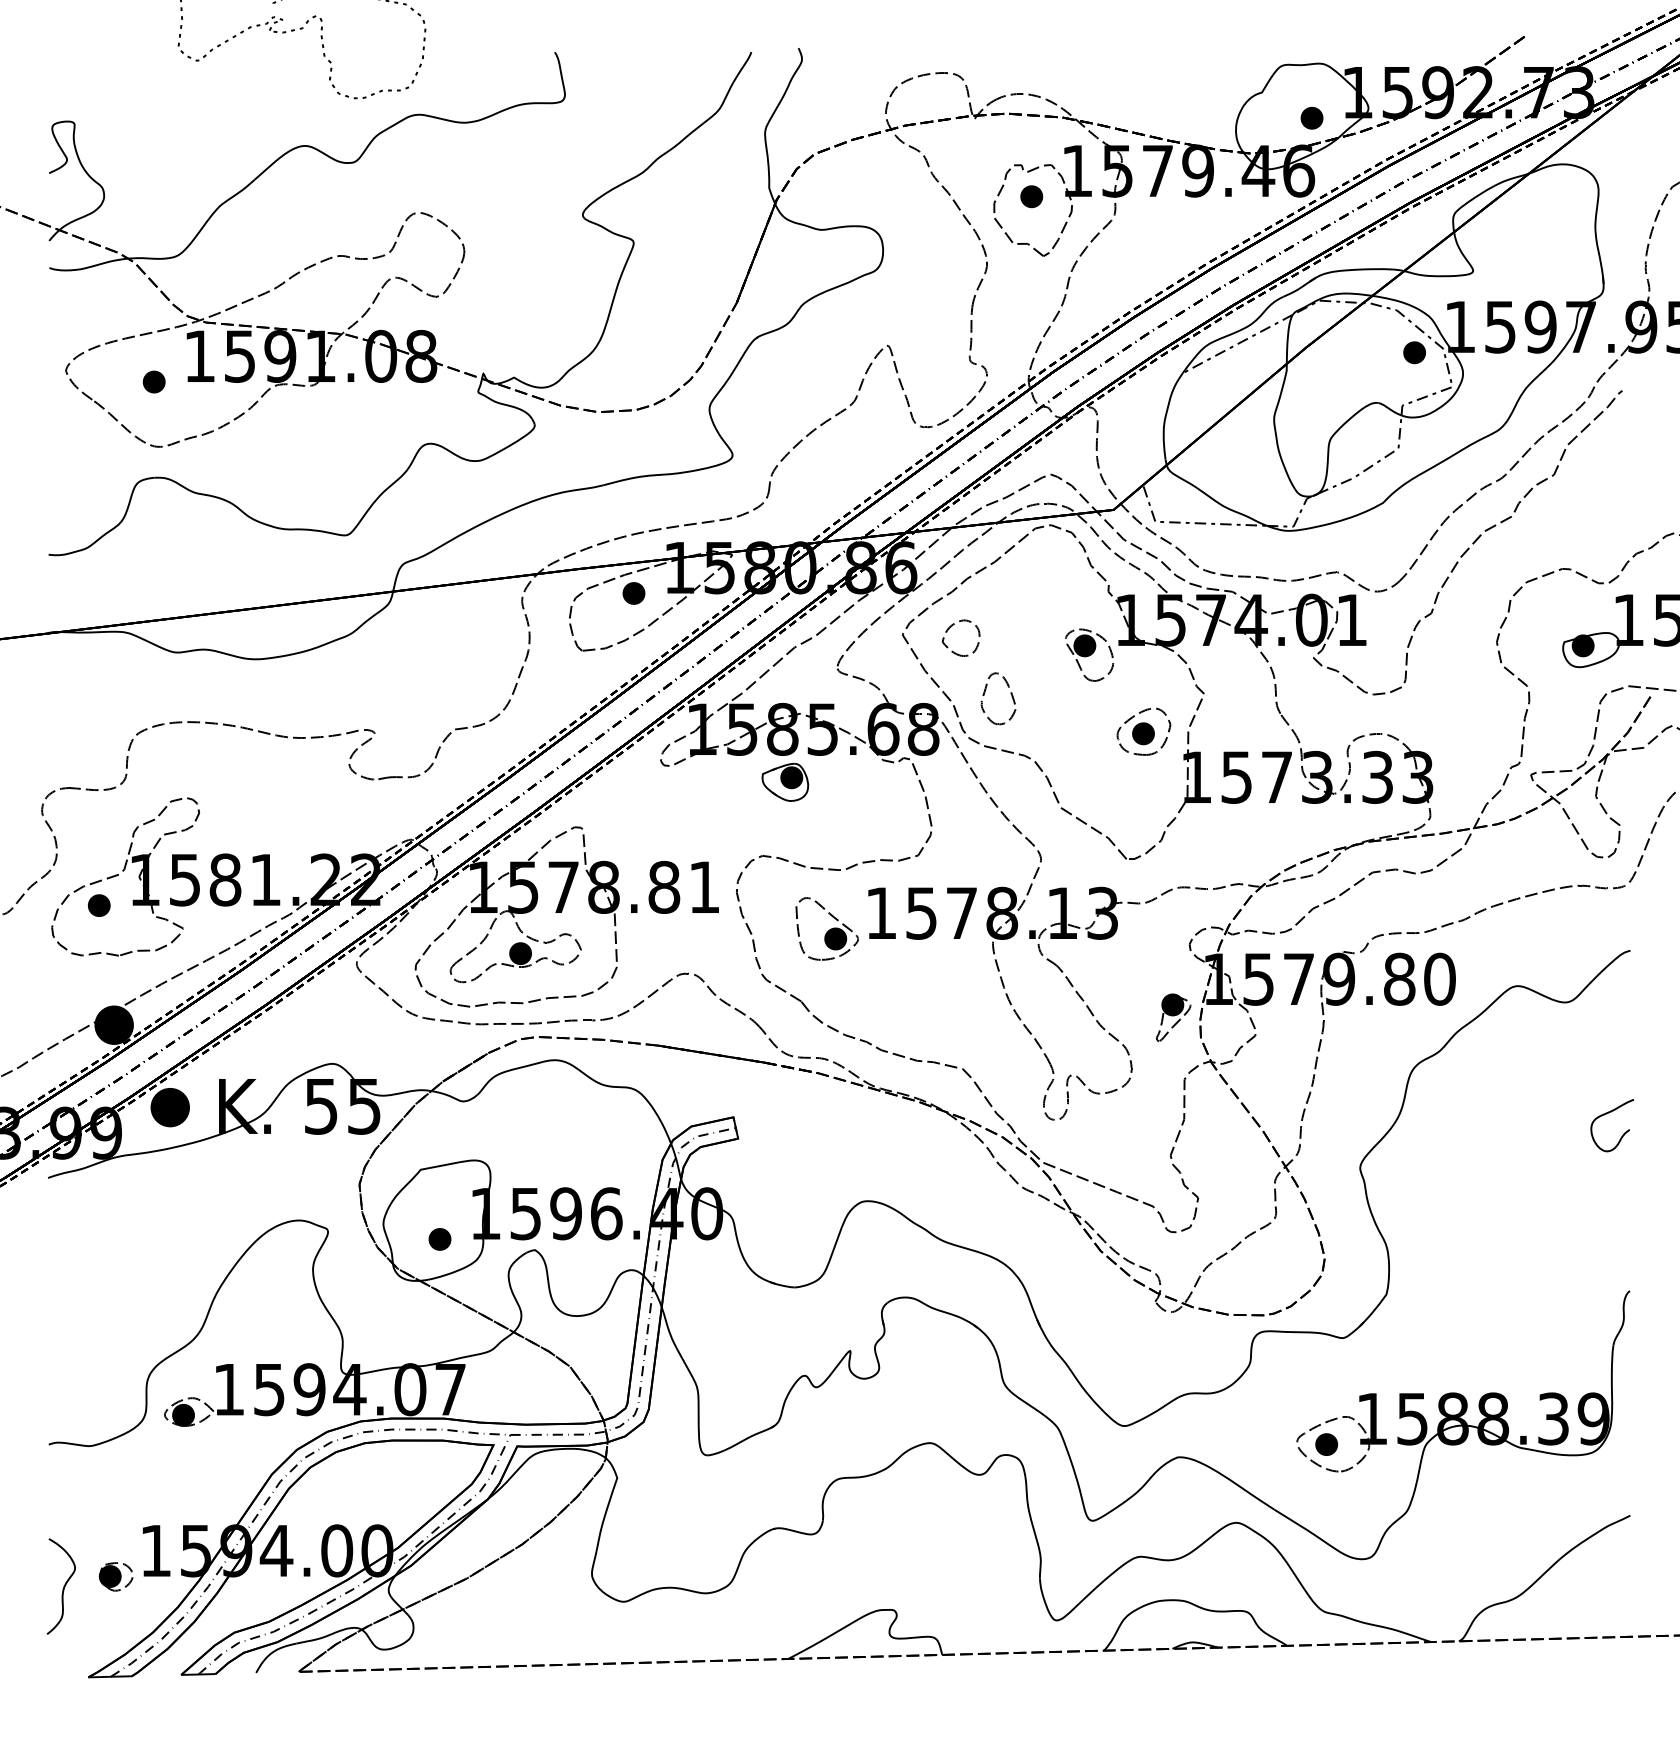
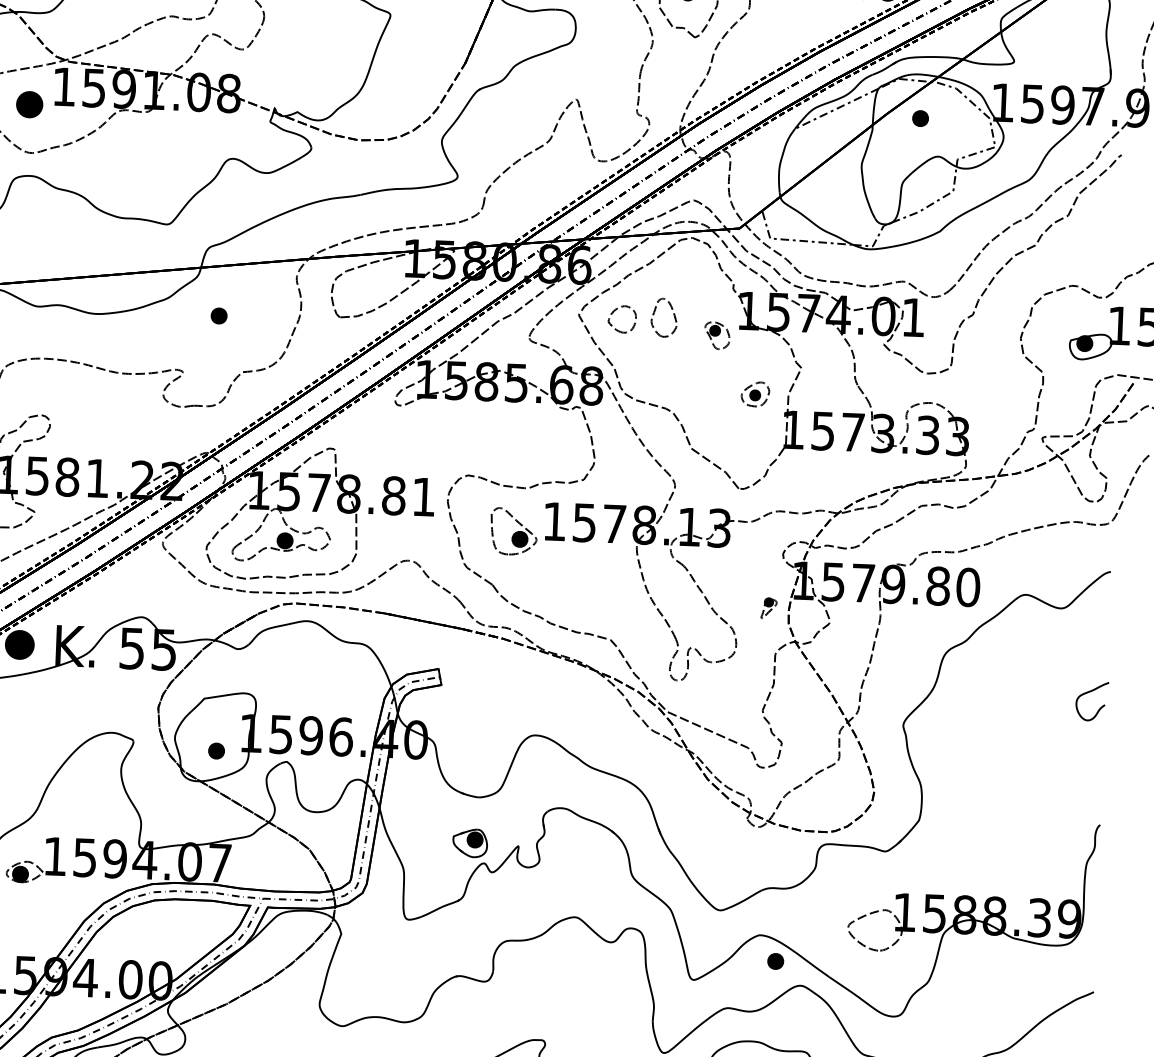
part: (1414, 352) -> (920, 118), moved
part: (153, 381) -> (29, 104), size x1.6
part: (633, 593) -> (218, 316), moved
part: (1089, 654) -> (717, 335), size x0.7
part: (1010, 693) -> (673, 314), moved
part: (1143, 731) -> (755, 394), size x0.7
part: (785, 781) -> (470, 842), moved
part: (1173, 1017) -> (768, 607), size x0.6
part: (1326, 1444) -> (775, 961), moved

